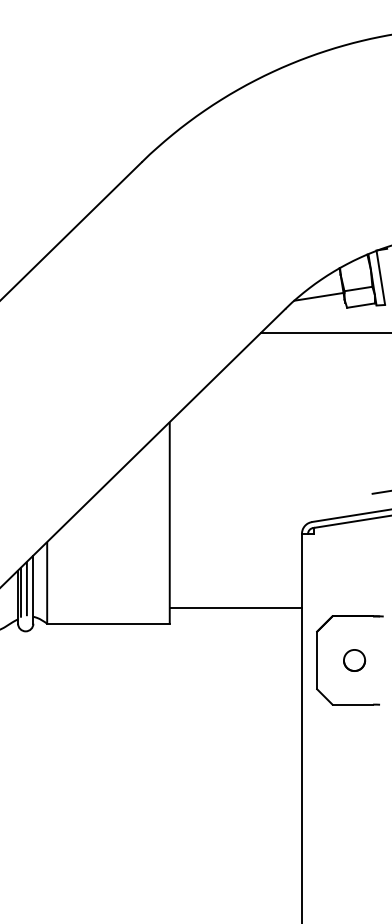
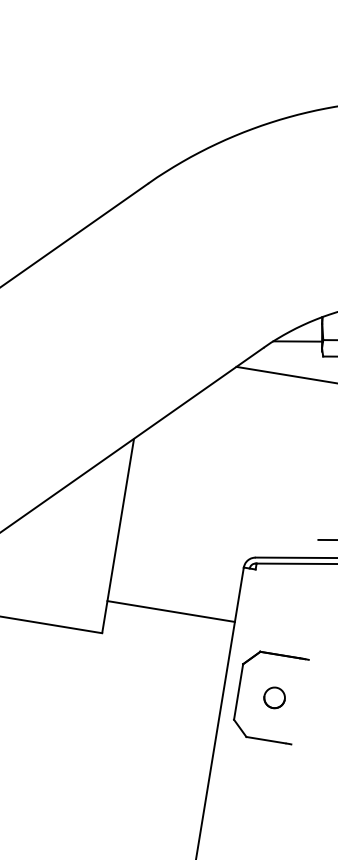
line: (235, 608) -> (170, 611), moved

